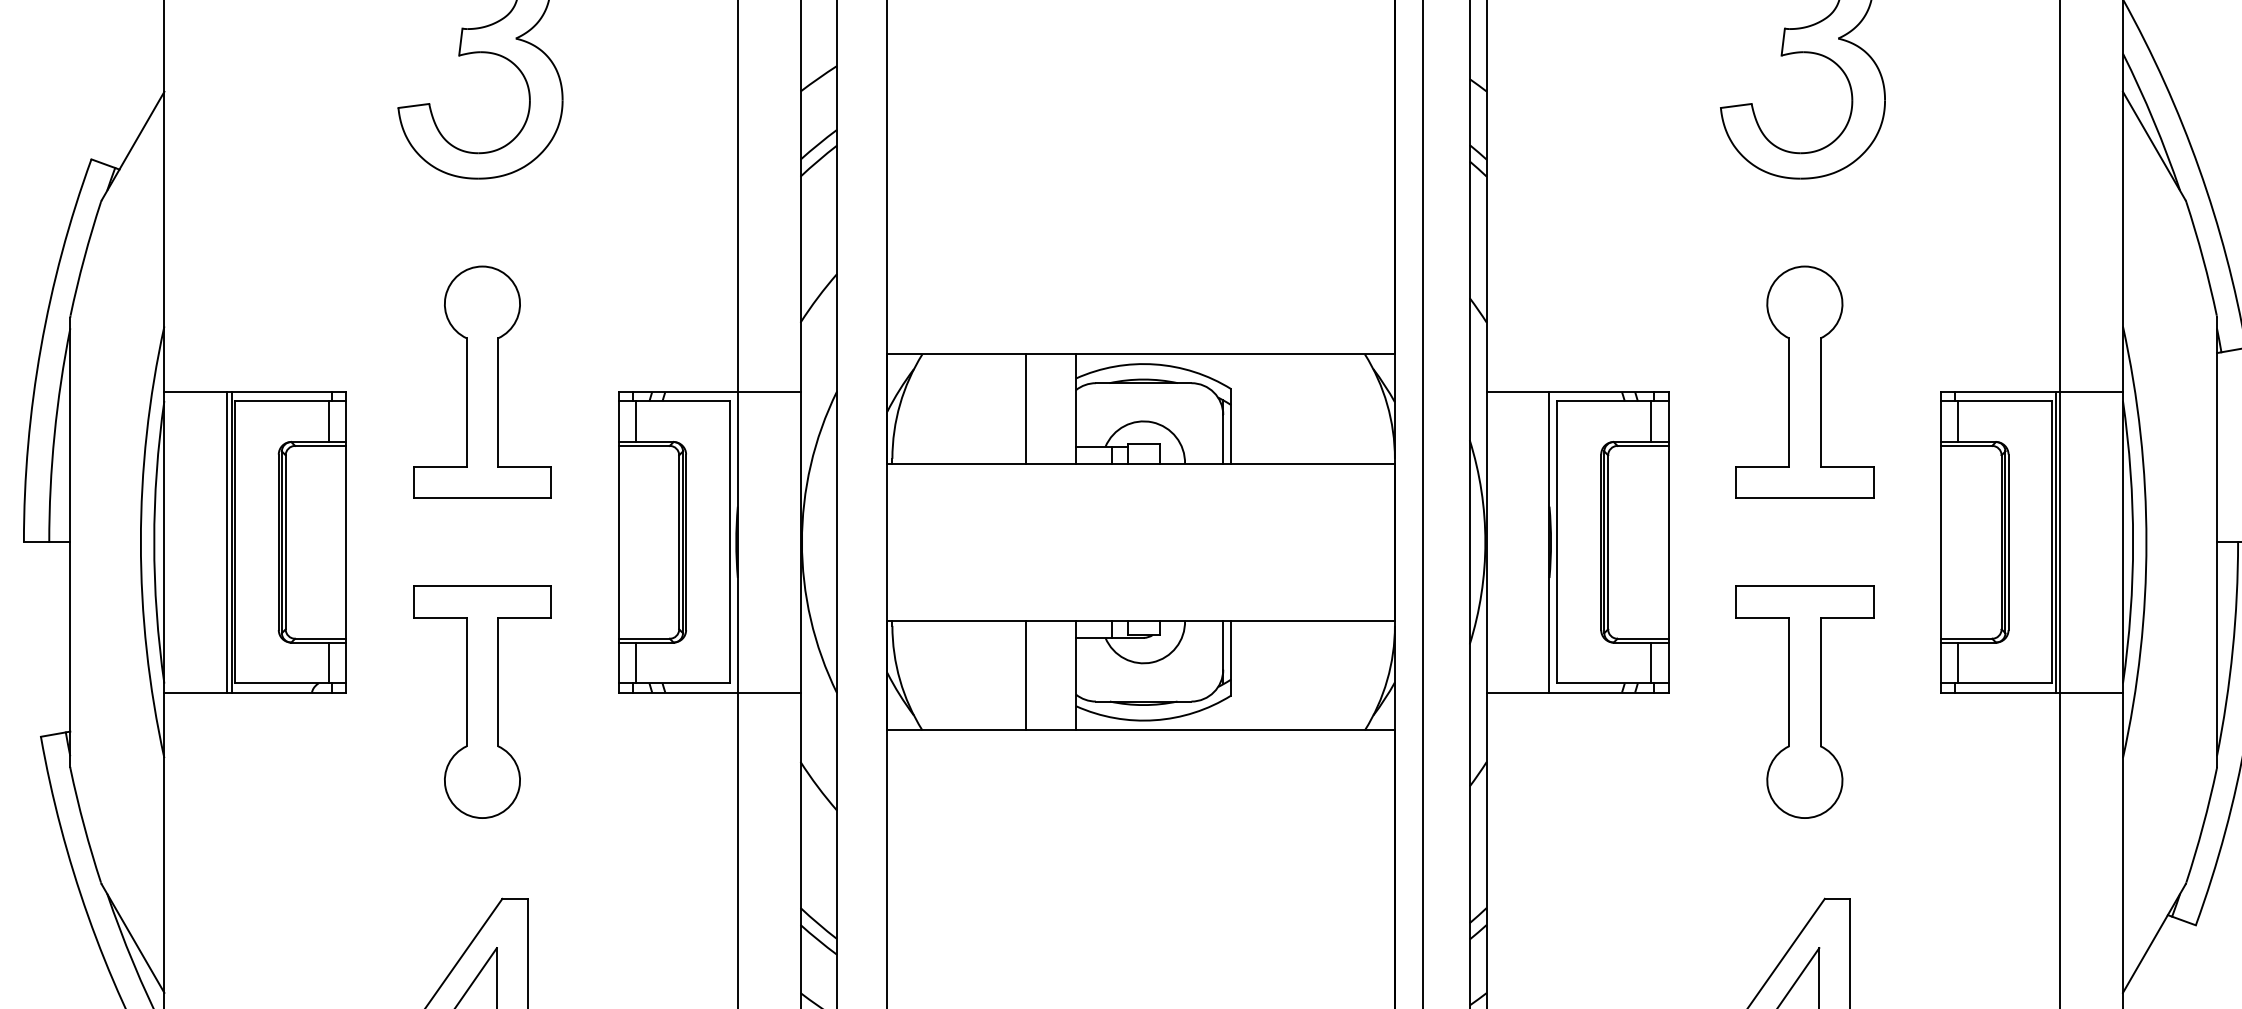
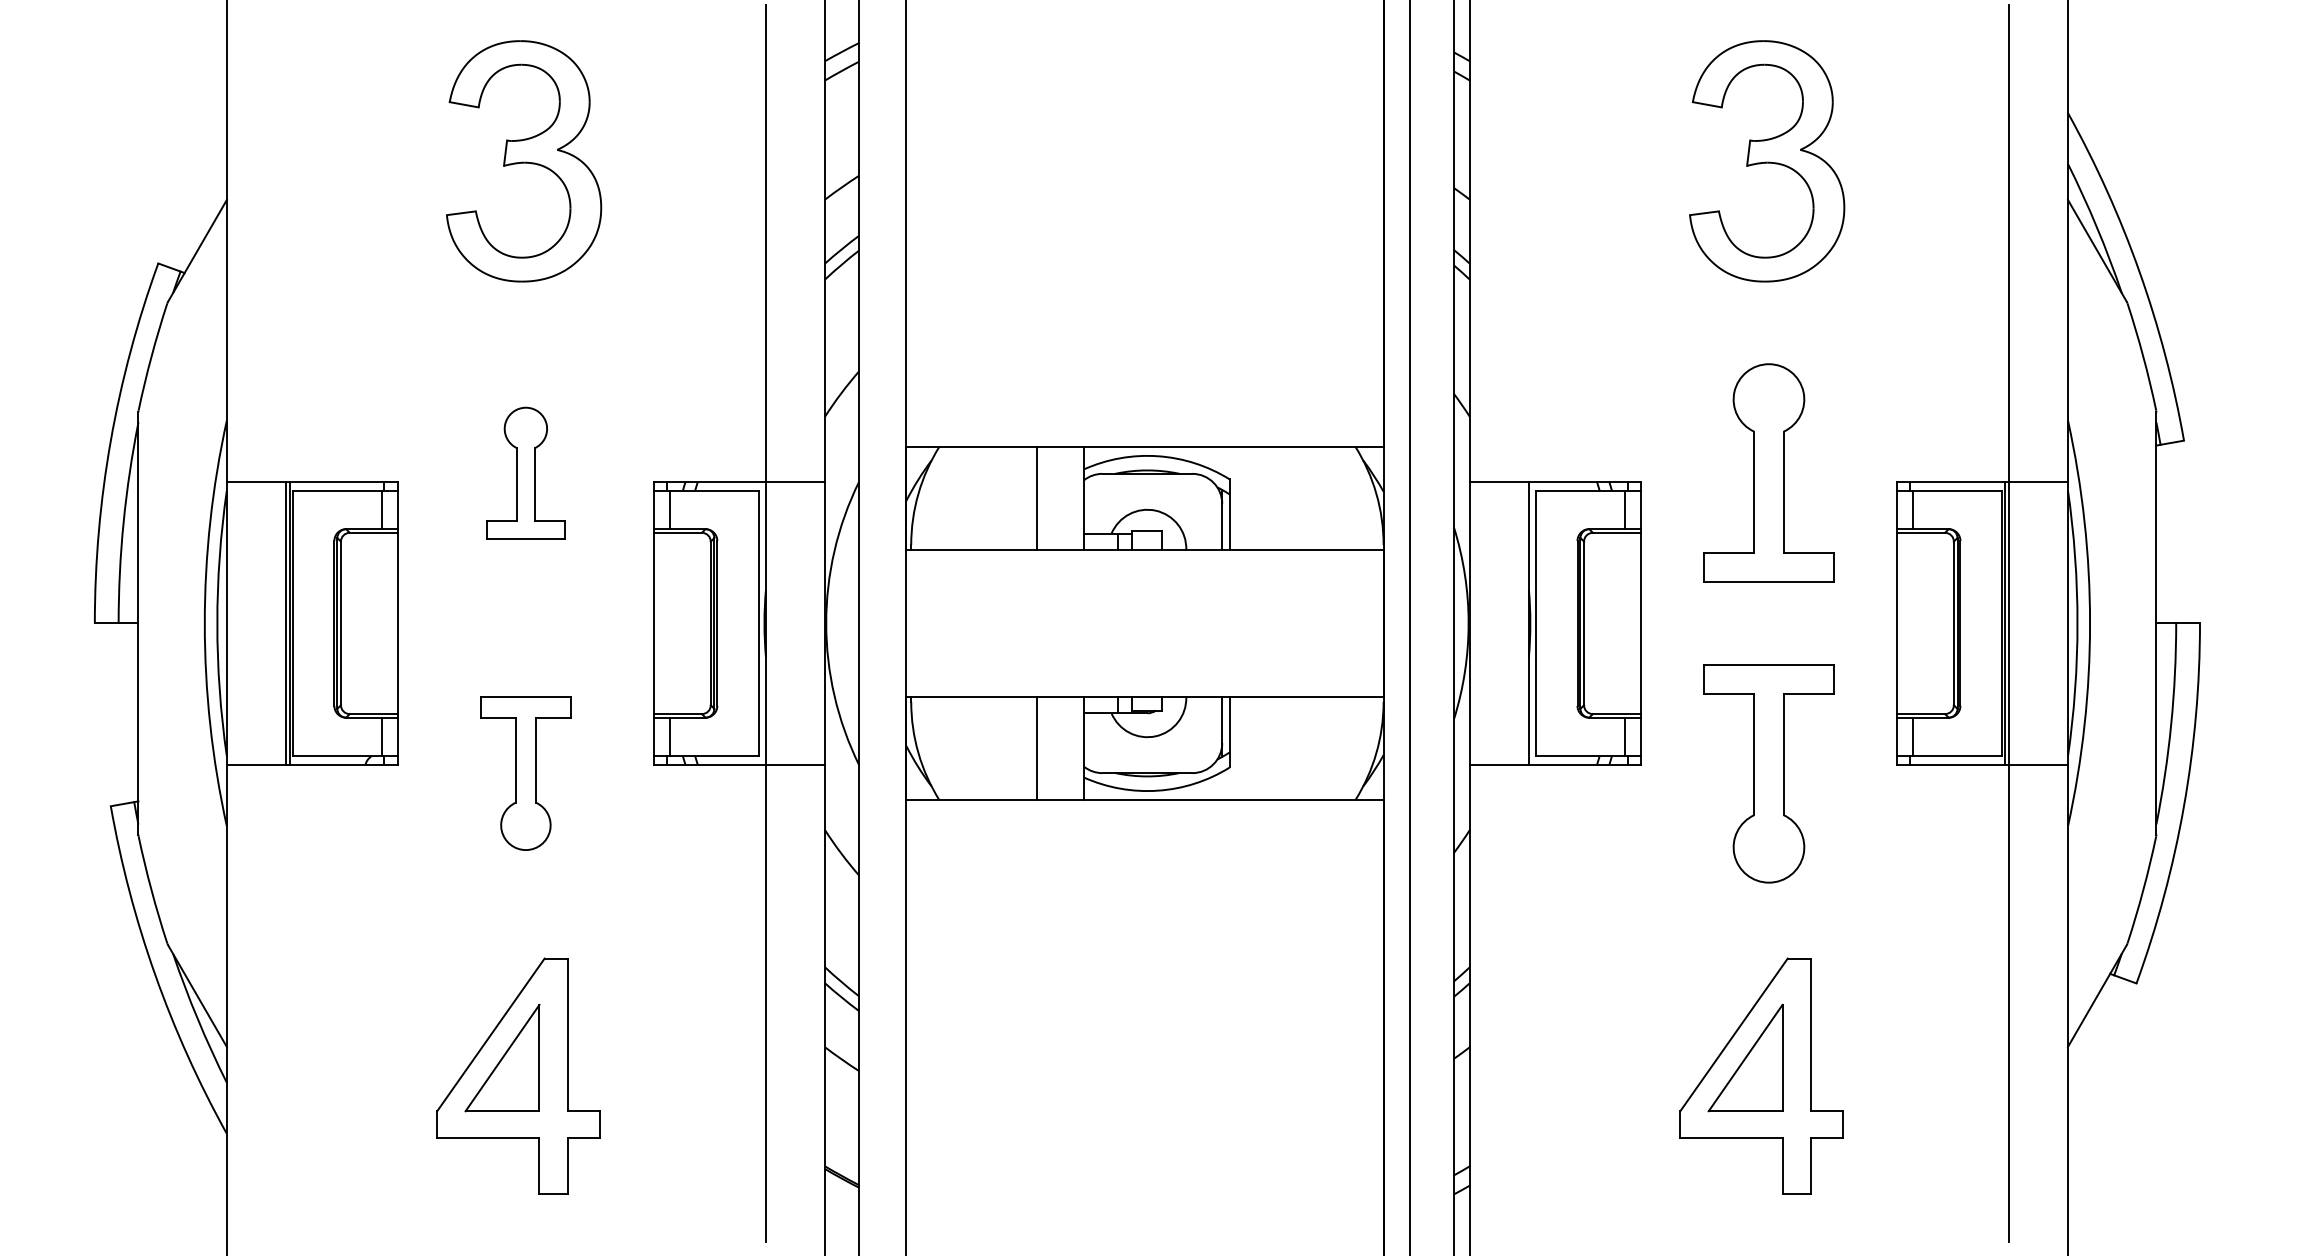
part: (482, 381) -> (525, 472), size x0.6
part: (482, 701) -> (525, 773), size x0.7

